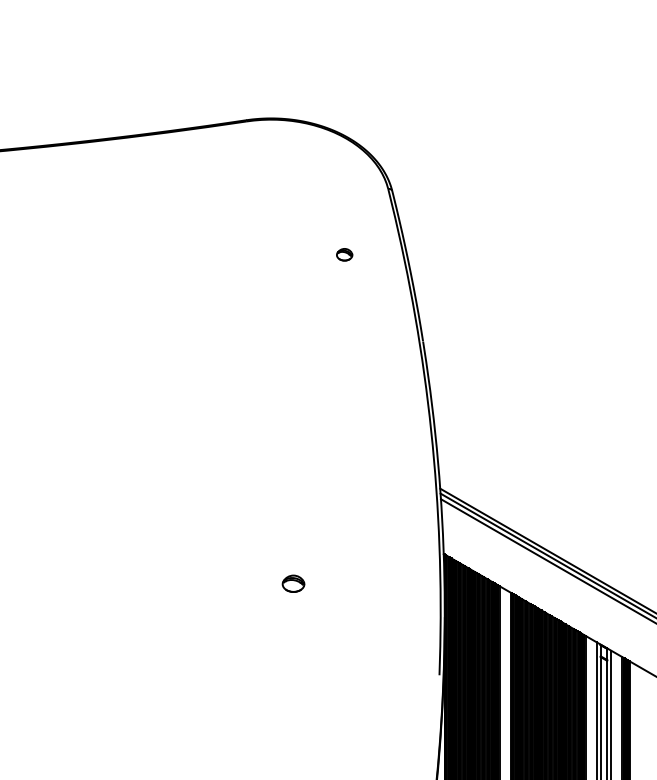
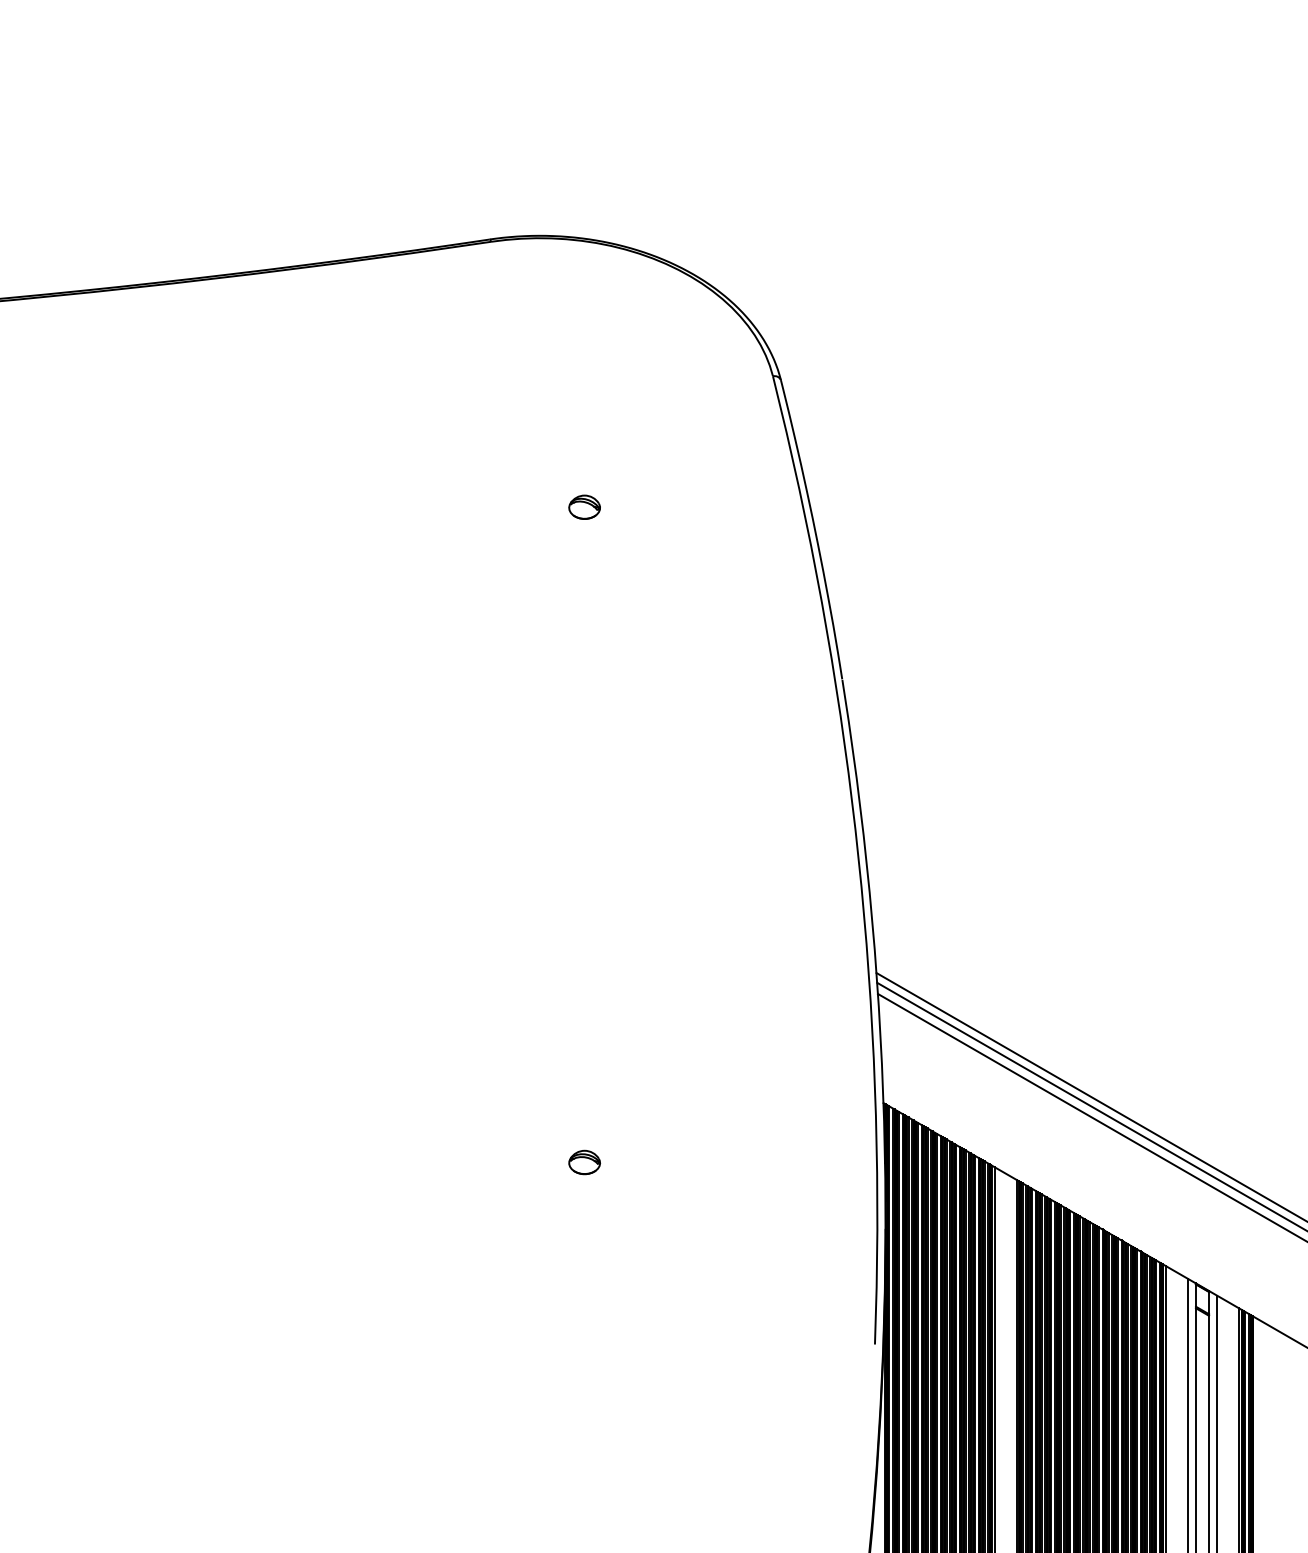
part: (344, 254) -> (584, 506), moved
part: (293, 583) -> (584, 1161), size x0.71

